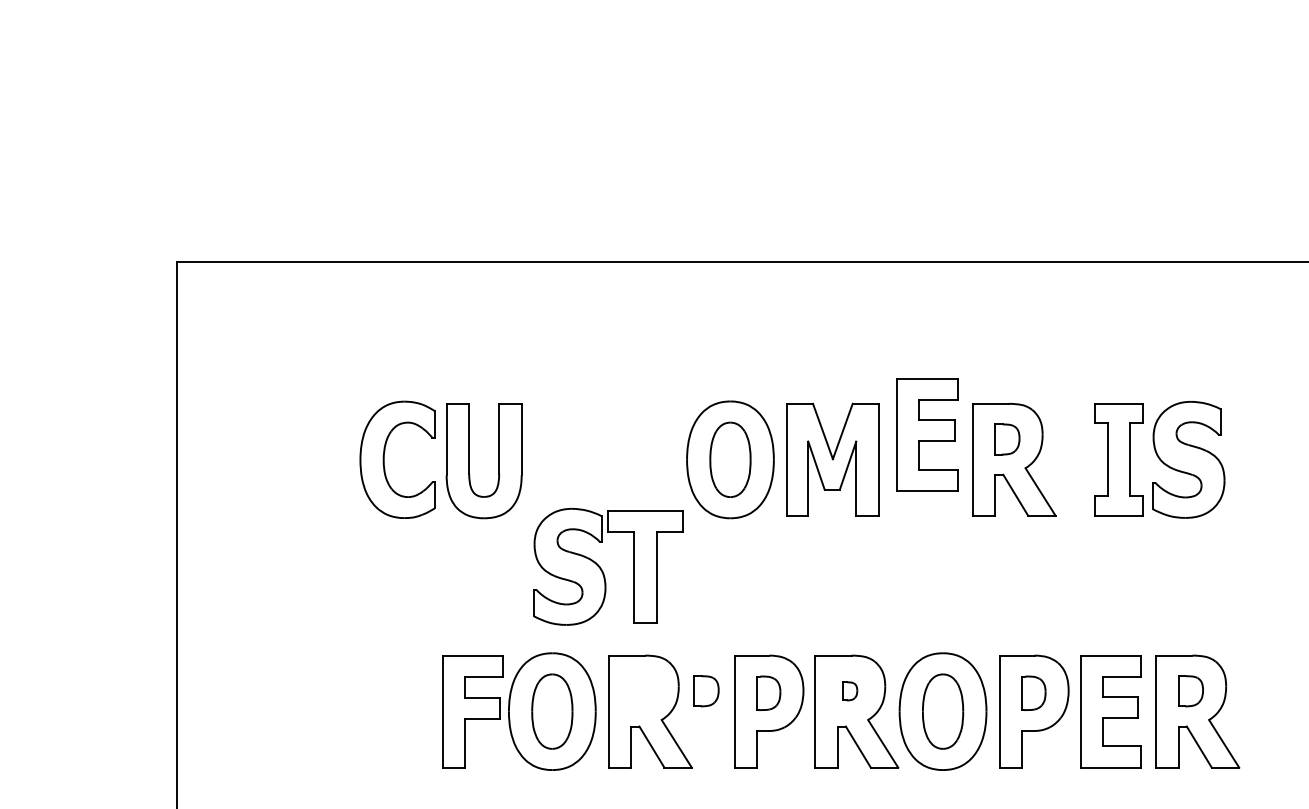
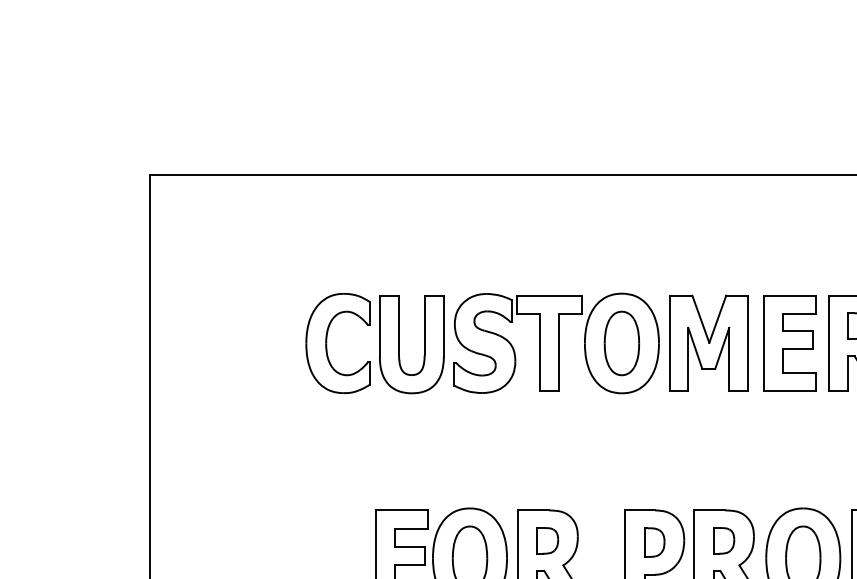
part: (927, 434) -> (790, 343), moved
part: (602, 569) -> (512, 345), moved
part: (706, 691) -> (547, 541), moved
part: (849, 691) -> (723, 541), size x1.67

